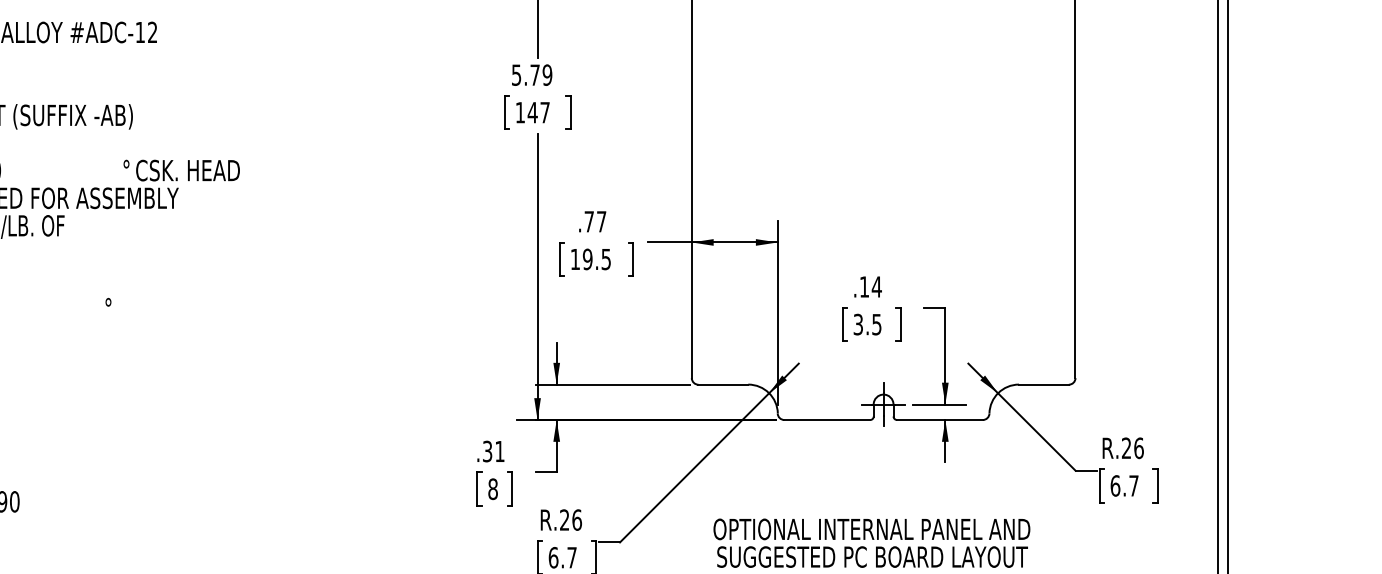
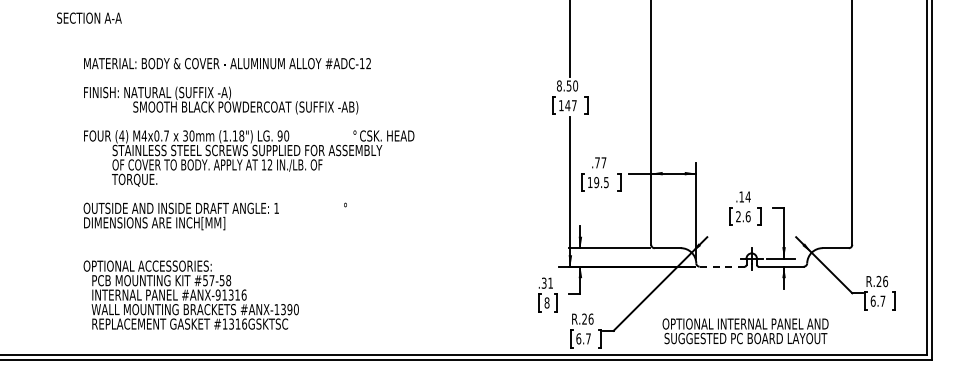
text: (532, 74) -> (567, 85), 5.79 -> 8.50
text: (867, 324) -> (743, 216), 3.5 -> 2.6
line: (827, 419) -> (722, 266), solid -> dashed

